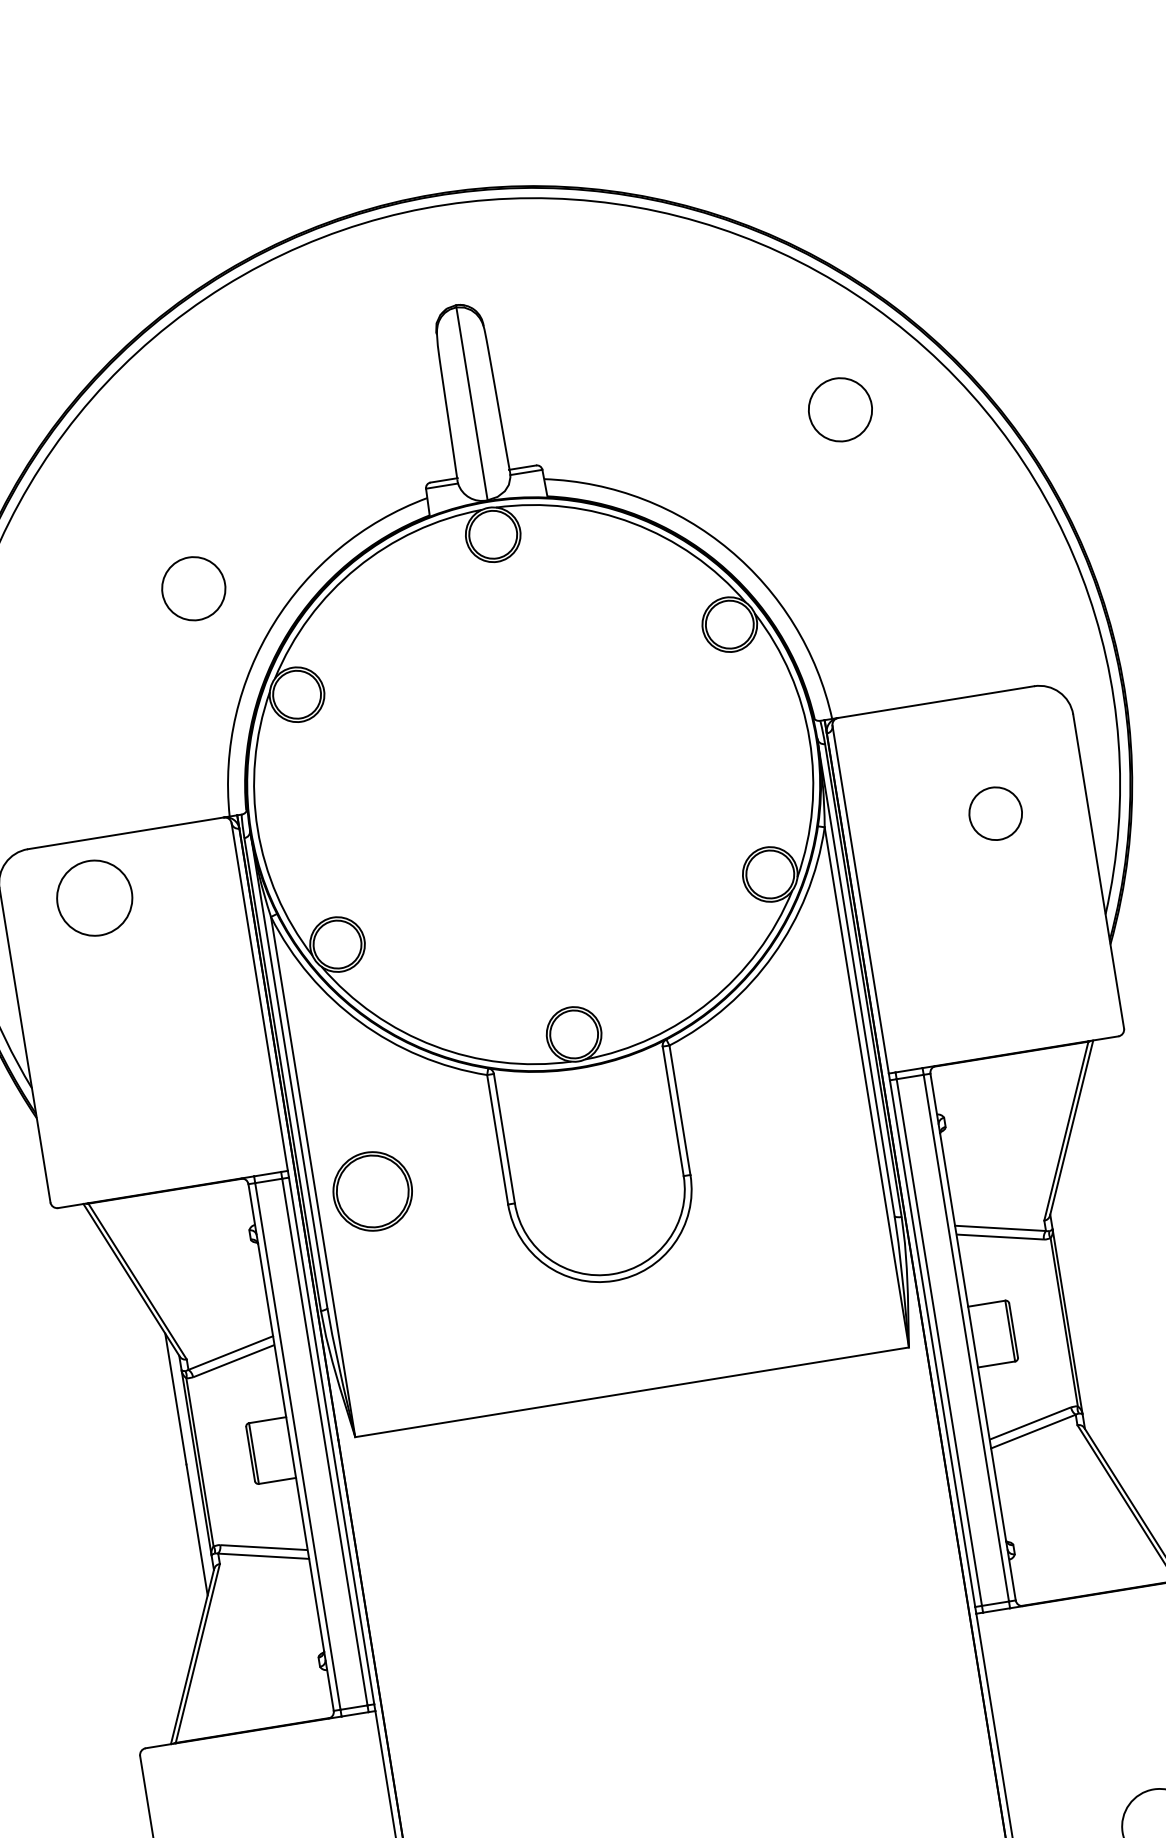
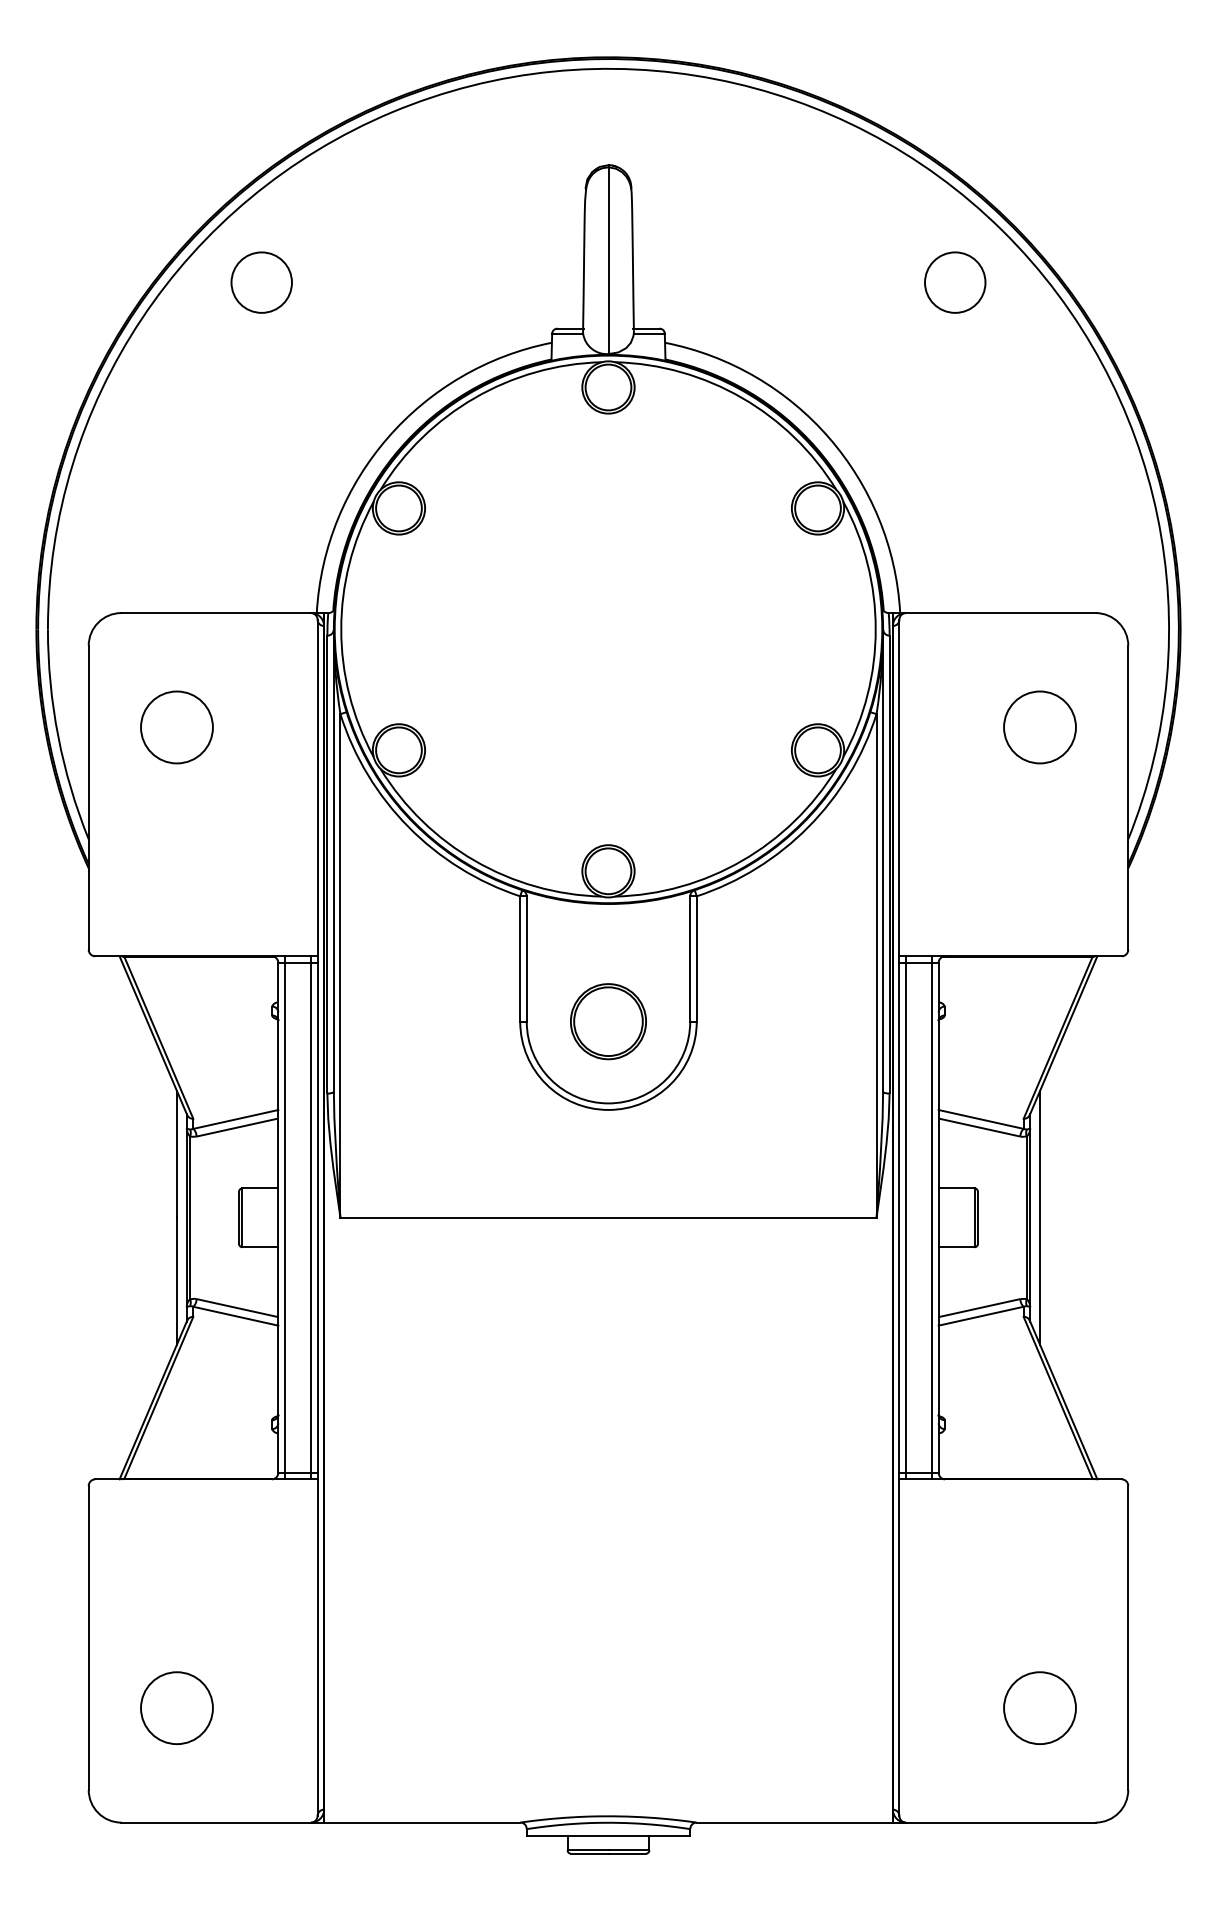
circle: (840, 409) -> (955, 282), moved
circle: (193, 588) -> (261, 282), moved
circle: (995, 813) -> (1039, 727), size x1.43
circle: (94, 898) -> (176, 727), moved
part: (372, 1191) -> (608, 1021), moved
line: (1078, 1319) -> (1040, 1217), added

